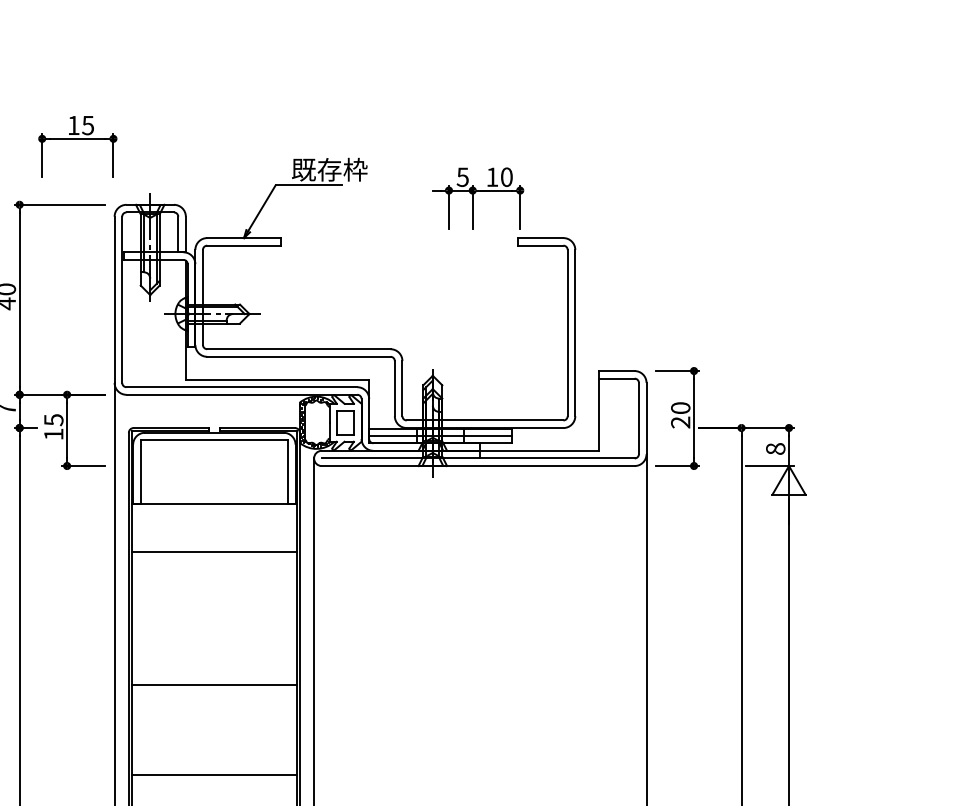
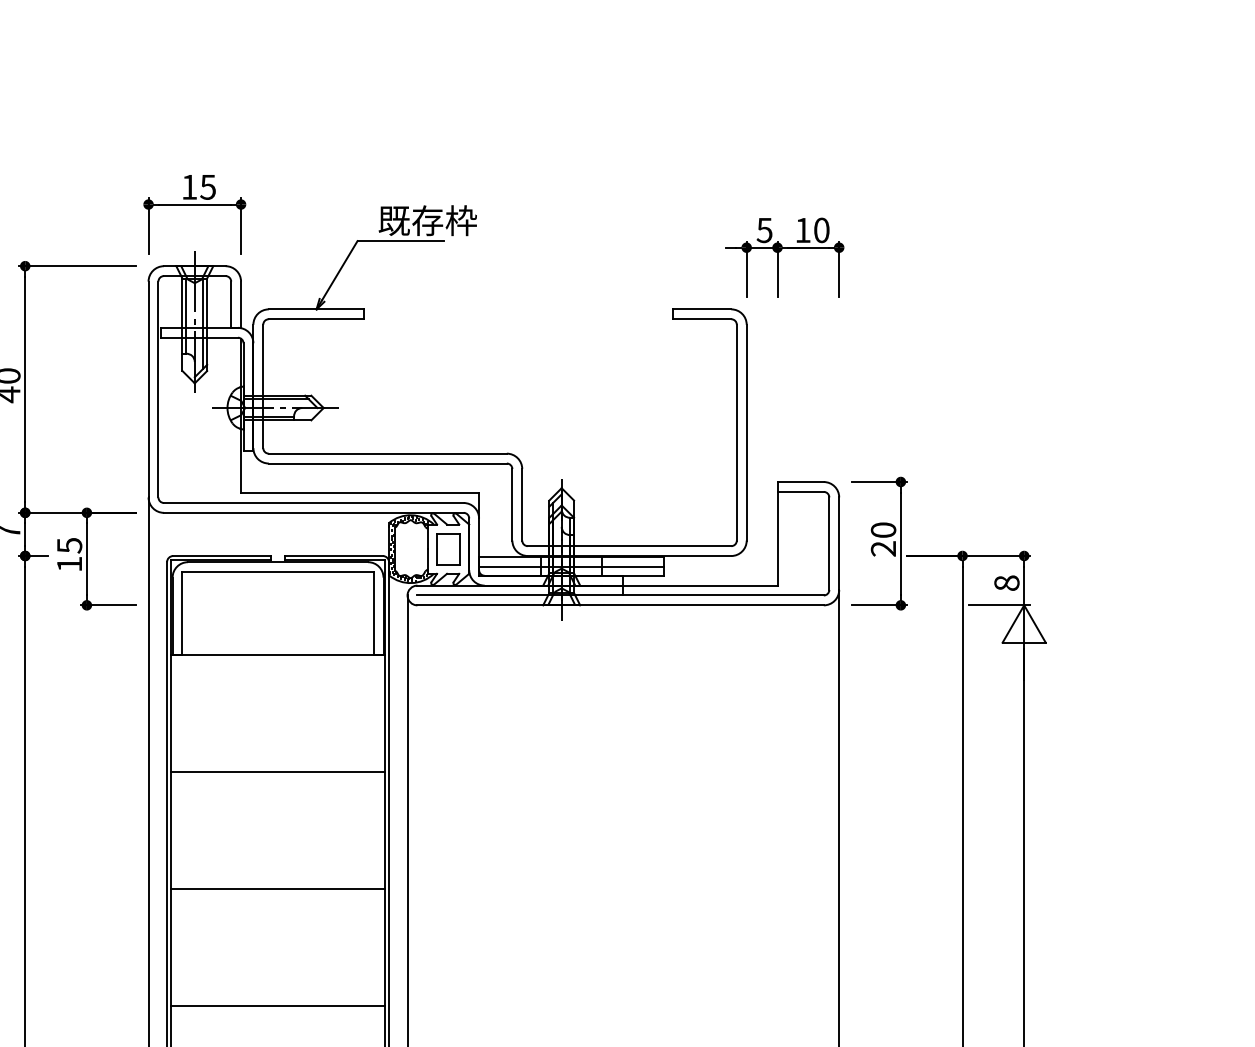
part: (77, 139) -> (194, 205), moved
part: (478, 198) -> (784, 257), moved
line: (213, 551) -> (277, 771), moved

